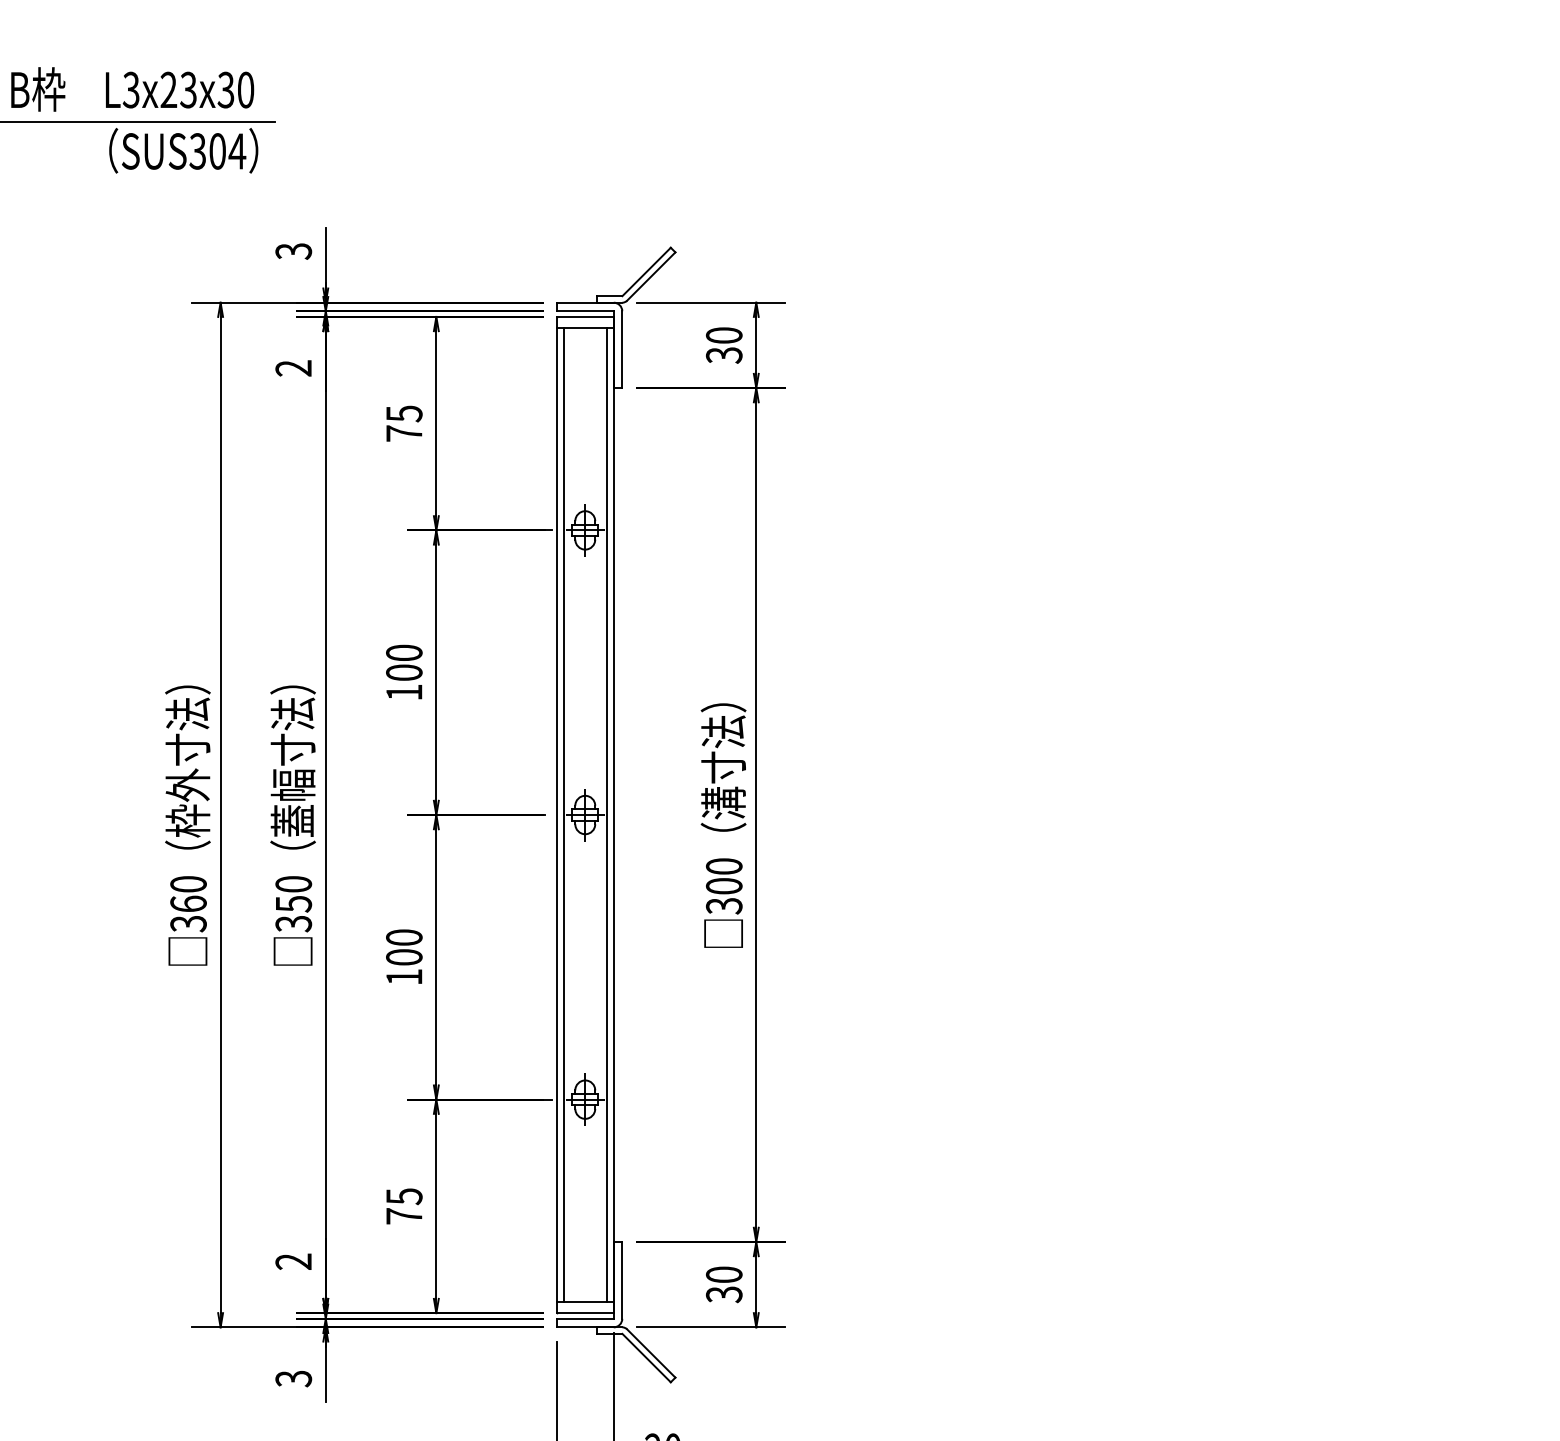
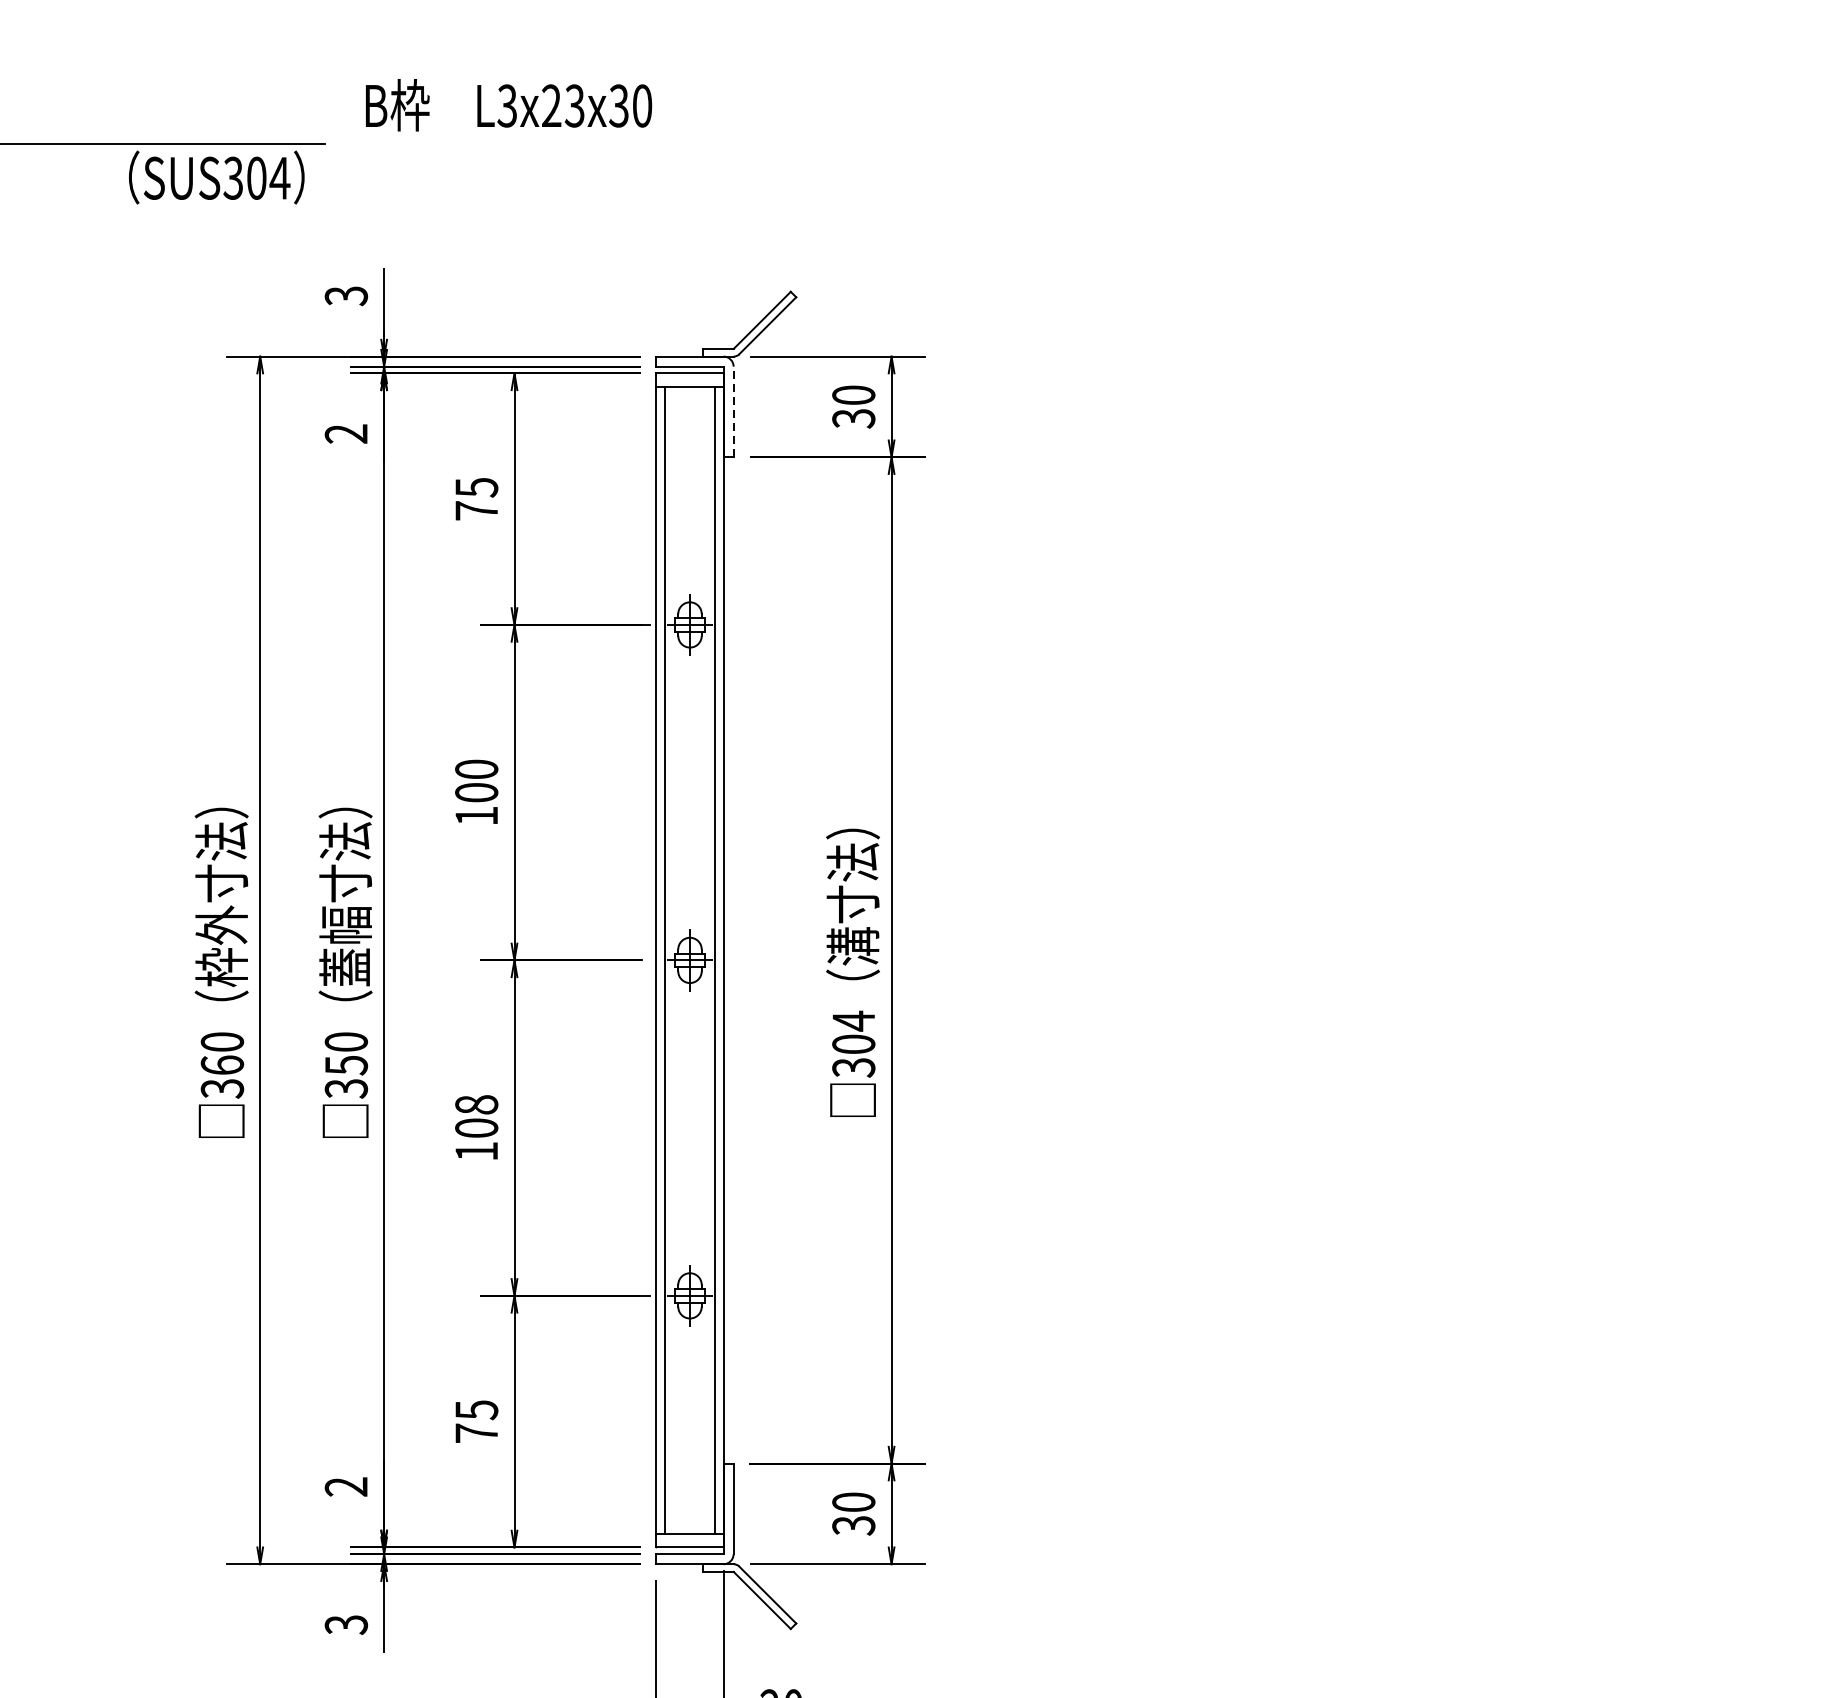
text: (132, 89) -> (508, 105), moved
line: (622, 349) -> (733, 411), solid -> dashed
text: (723, 866) -> (852, 1021), 300 -> 304
text: (404, 937) -> (476, 1104), 100 -> 108

